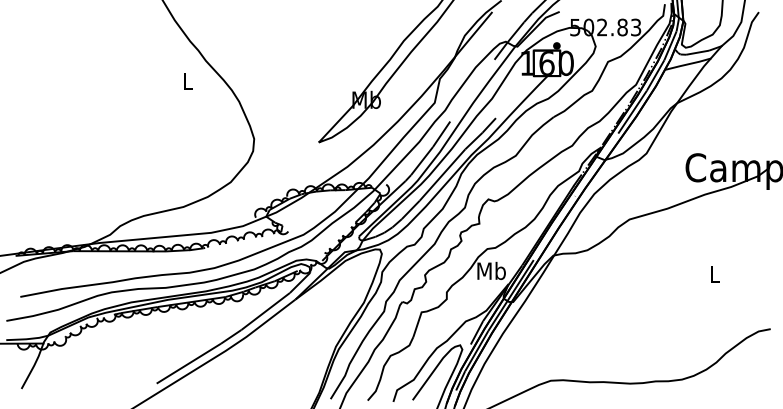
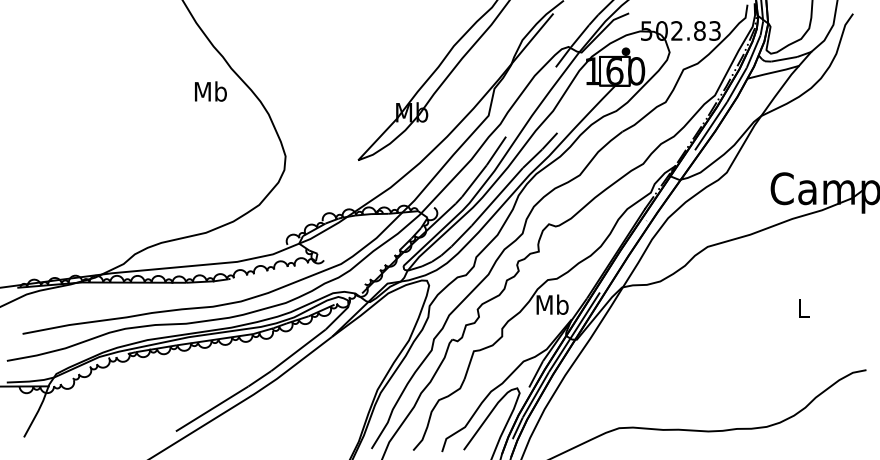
text: (187, 81) -> (210, 91), L -> Mb

